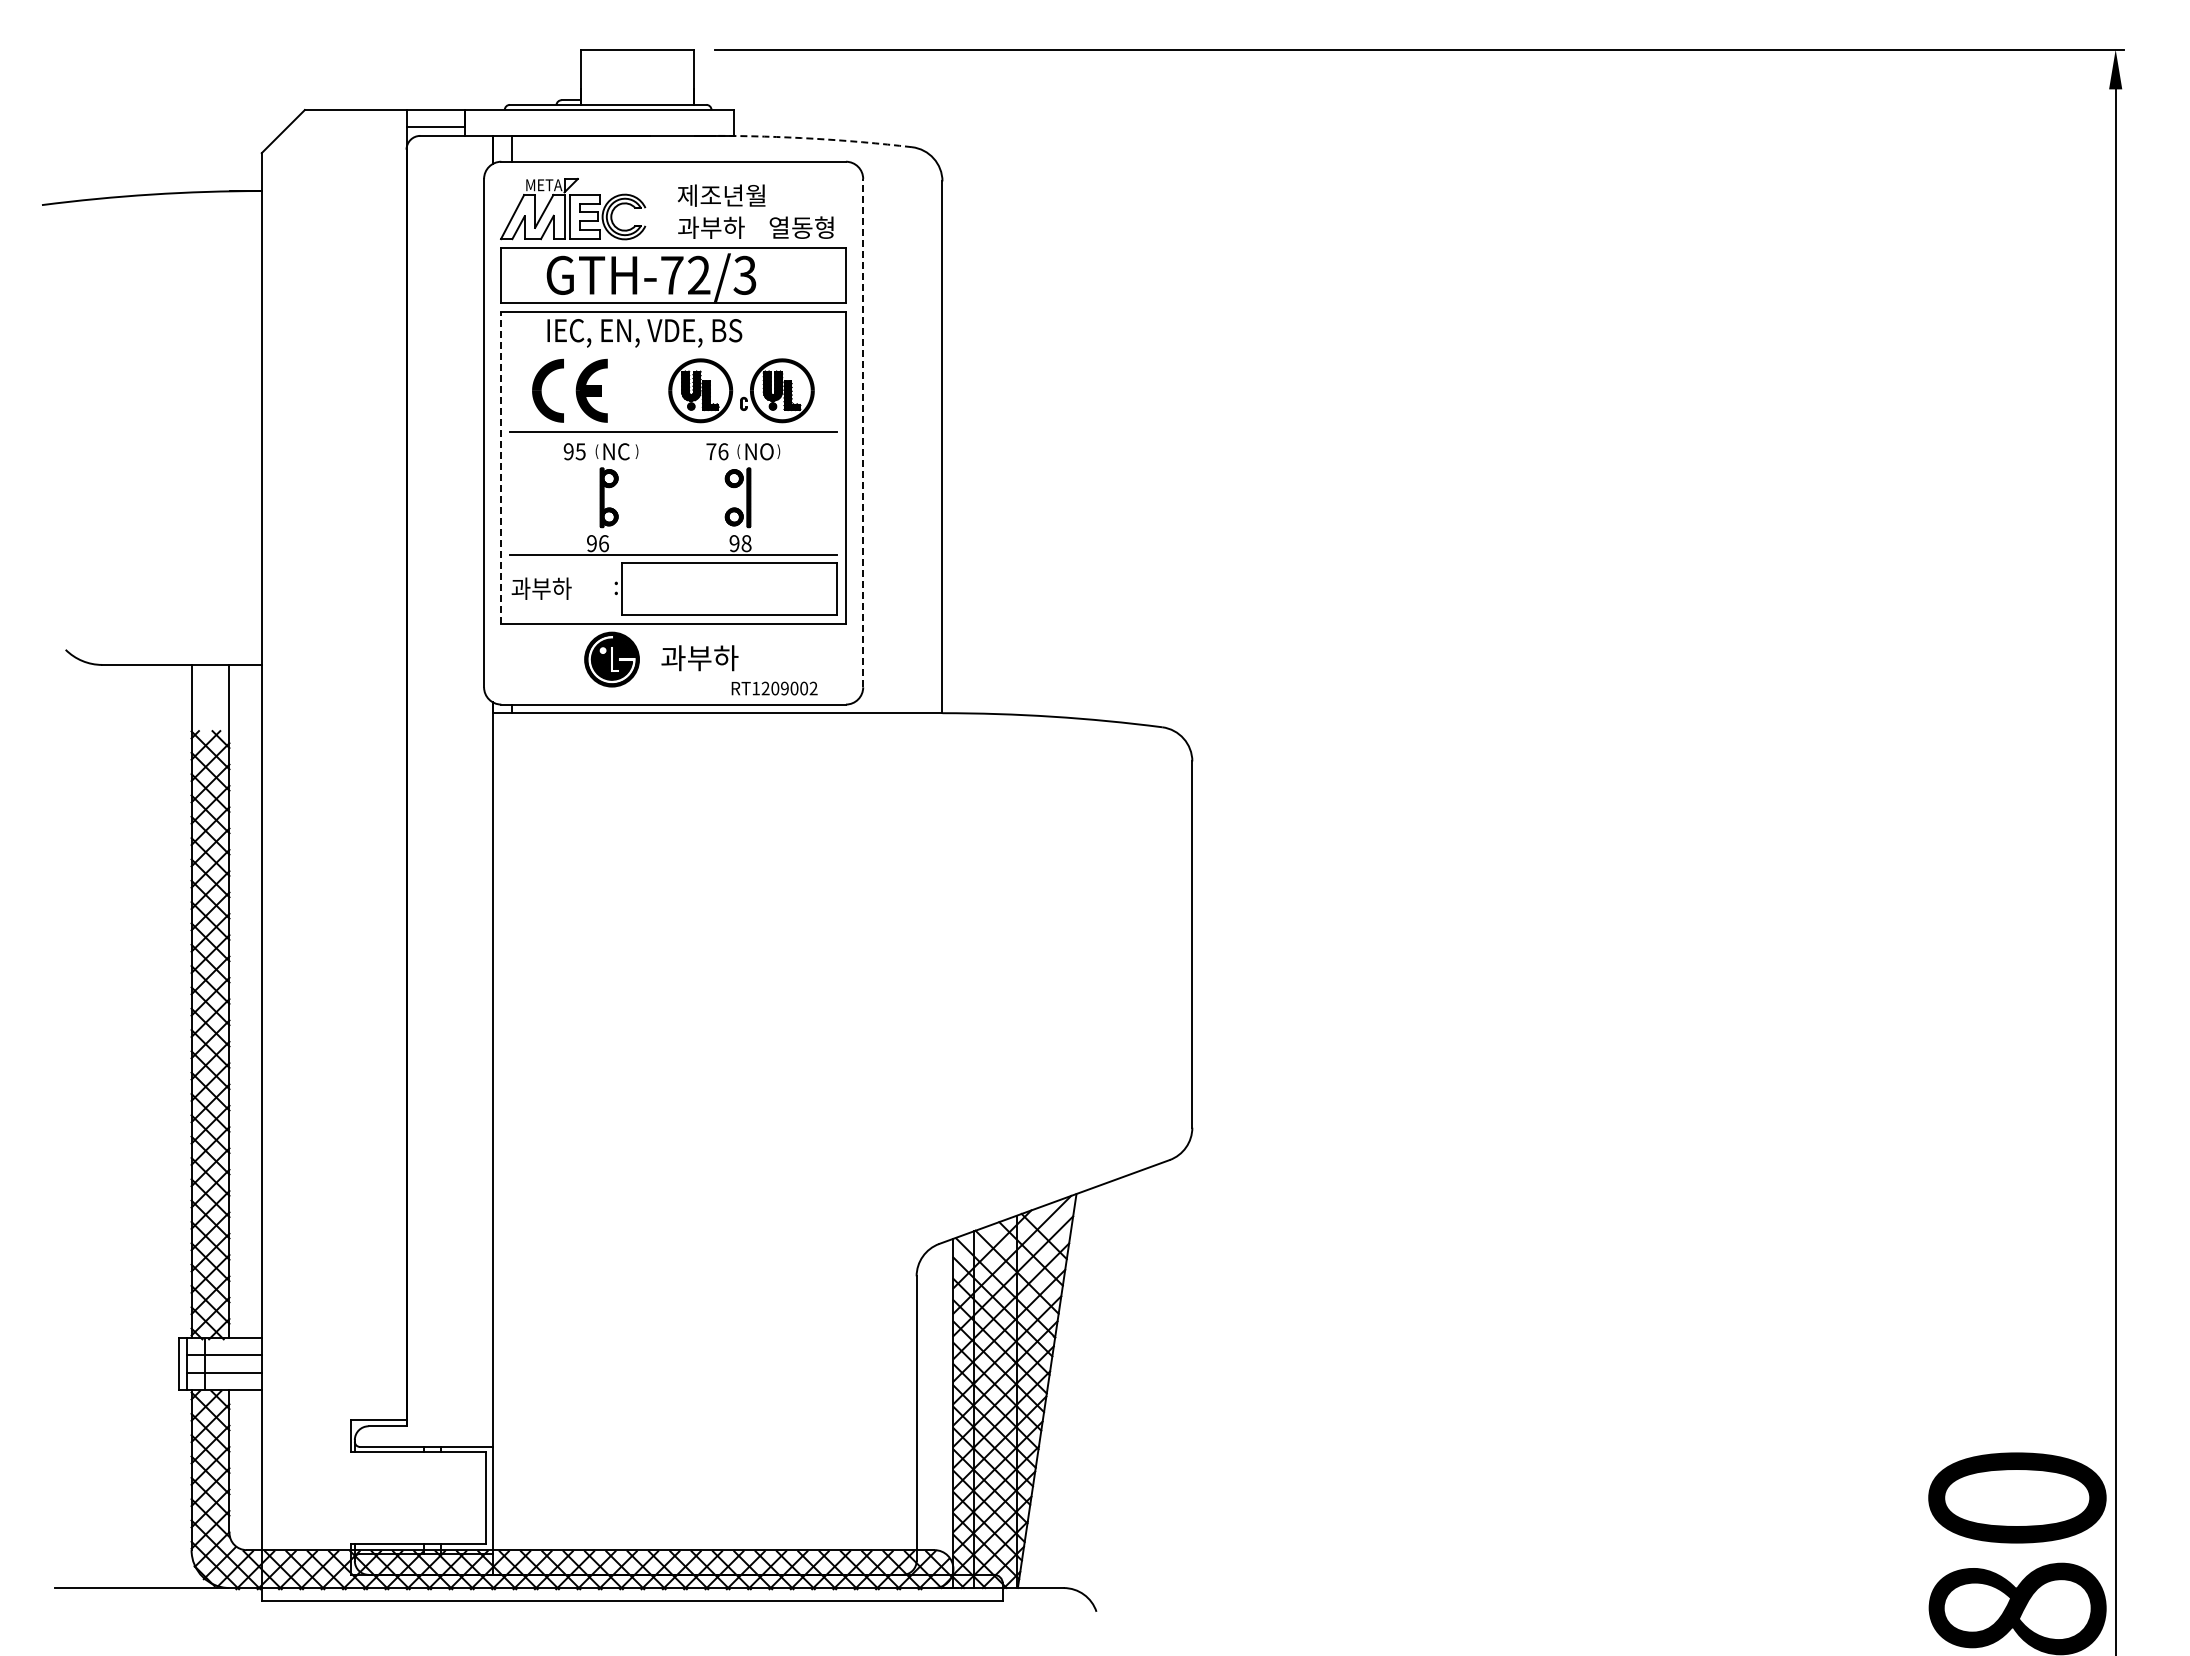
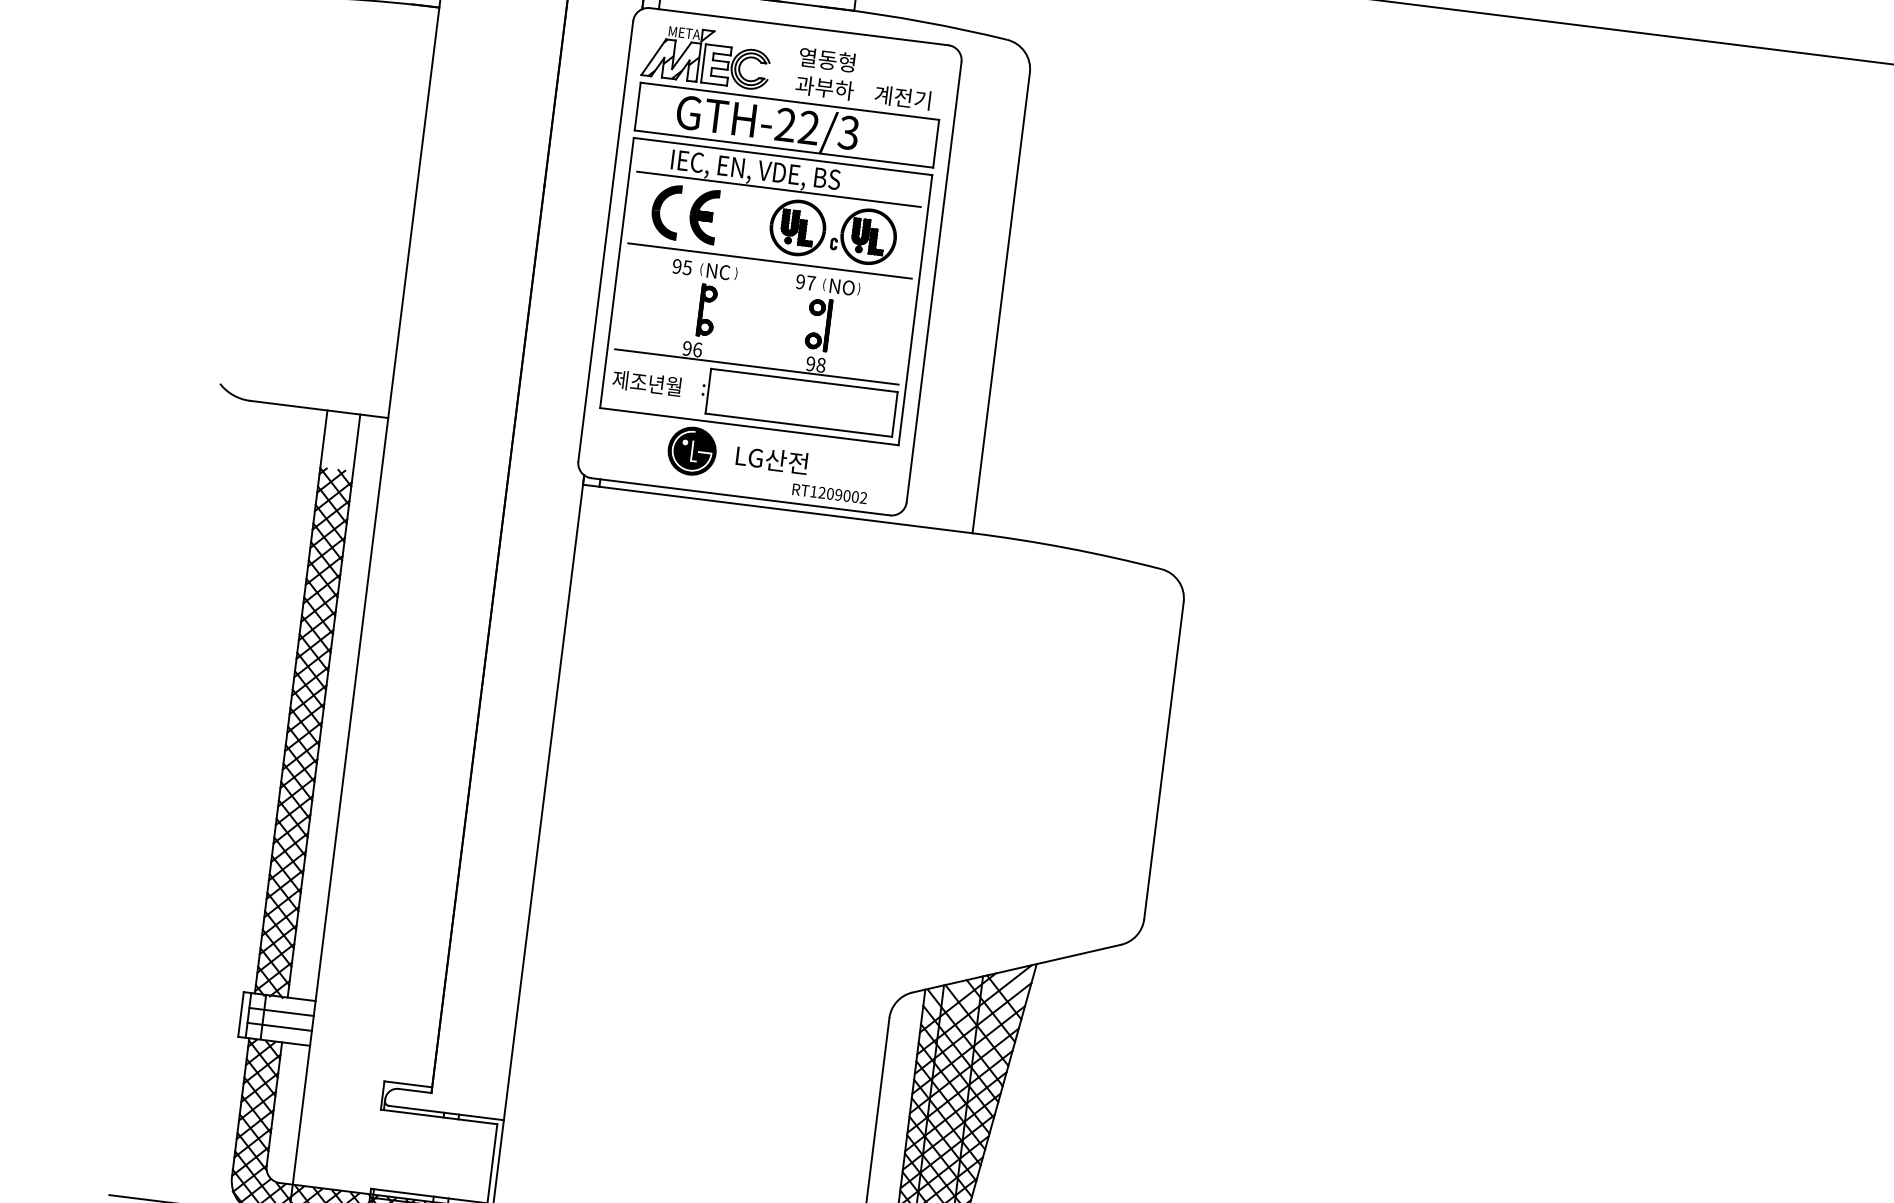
arc: (813, 138) -> (922, 21), dashed -> solid
text: (721, 195) -> (837, 61), 제조년월 -> 열동형
hatch: (536, 216) -> (674, 59), added
text: (801, 227) -> (902, 97), 열동형 -> 계전기
text: (672, 274) -> (786, 124), GTH-72/3 -> GTH-22/3
line: (673, 349) -> (778, 189), added
line: (863, 432) -> (934, 281), dashed -> solid
text: (717, 451) -> (805, 282), 76 -> 97
line: (501, 467) -> (617, 272), dashed -> solid
text: (550, 588) -> (646, 382), 과부하 -> 제조년월
text: (703, 658) -> (771, 460), 과부하 -> LG산전

